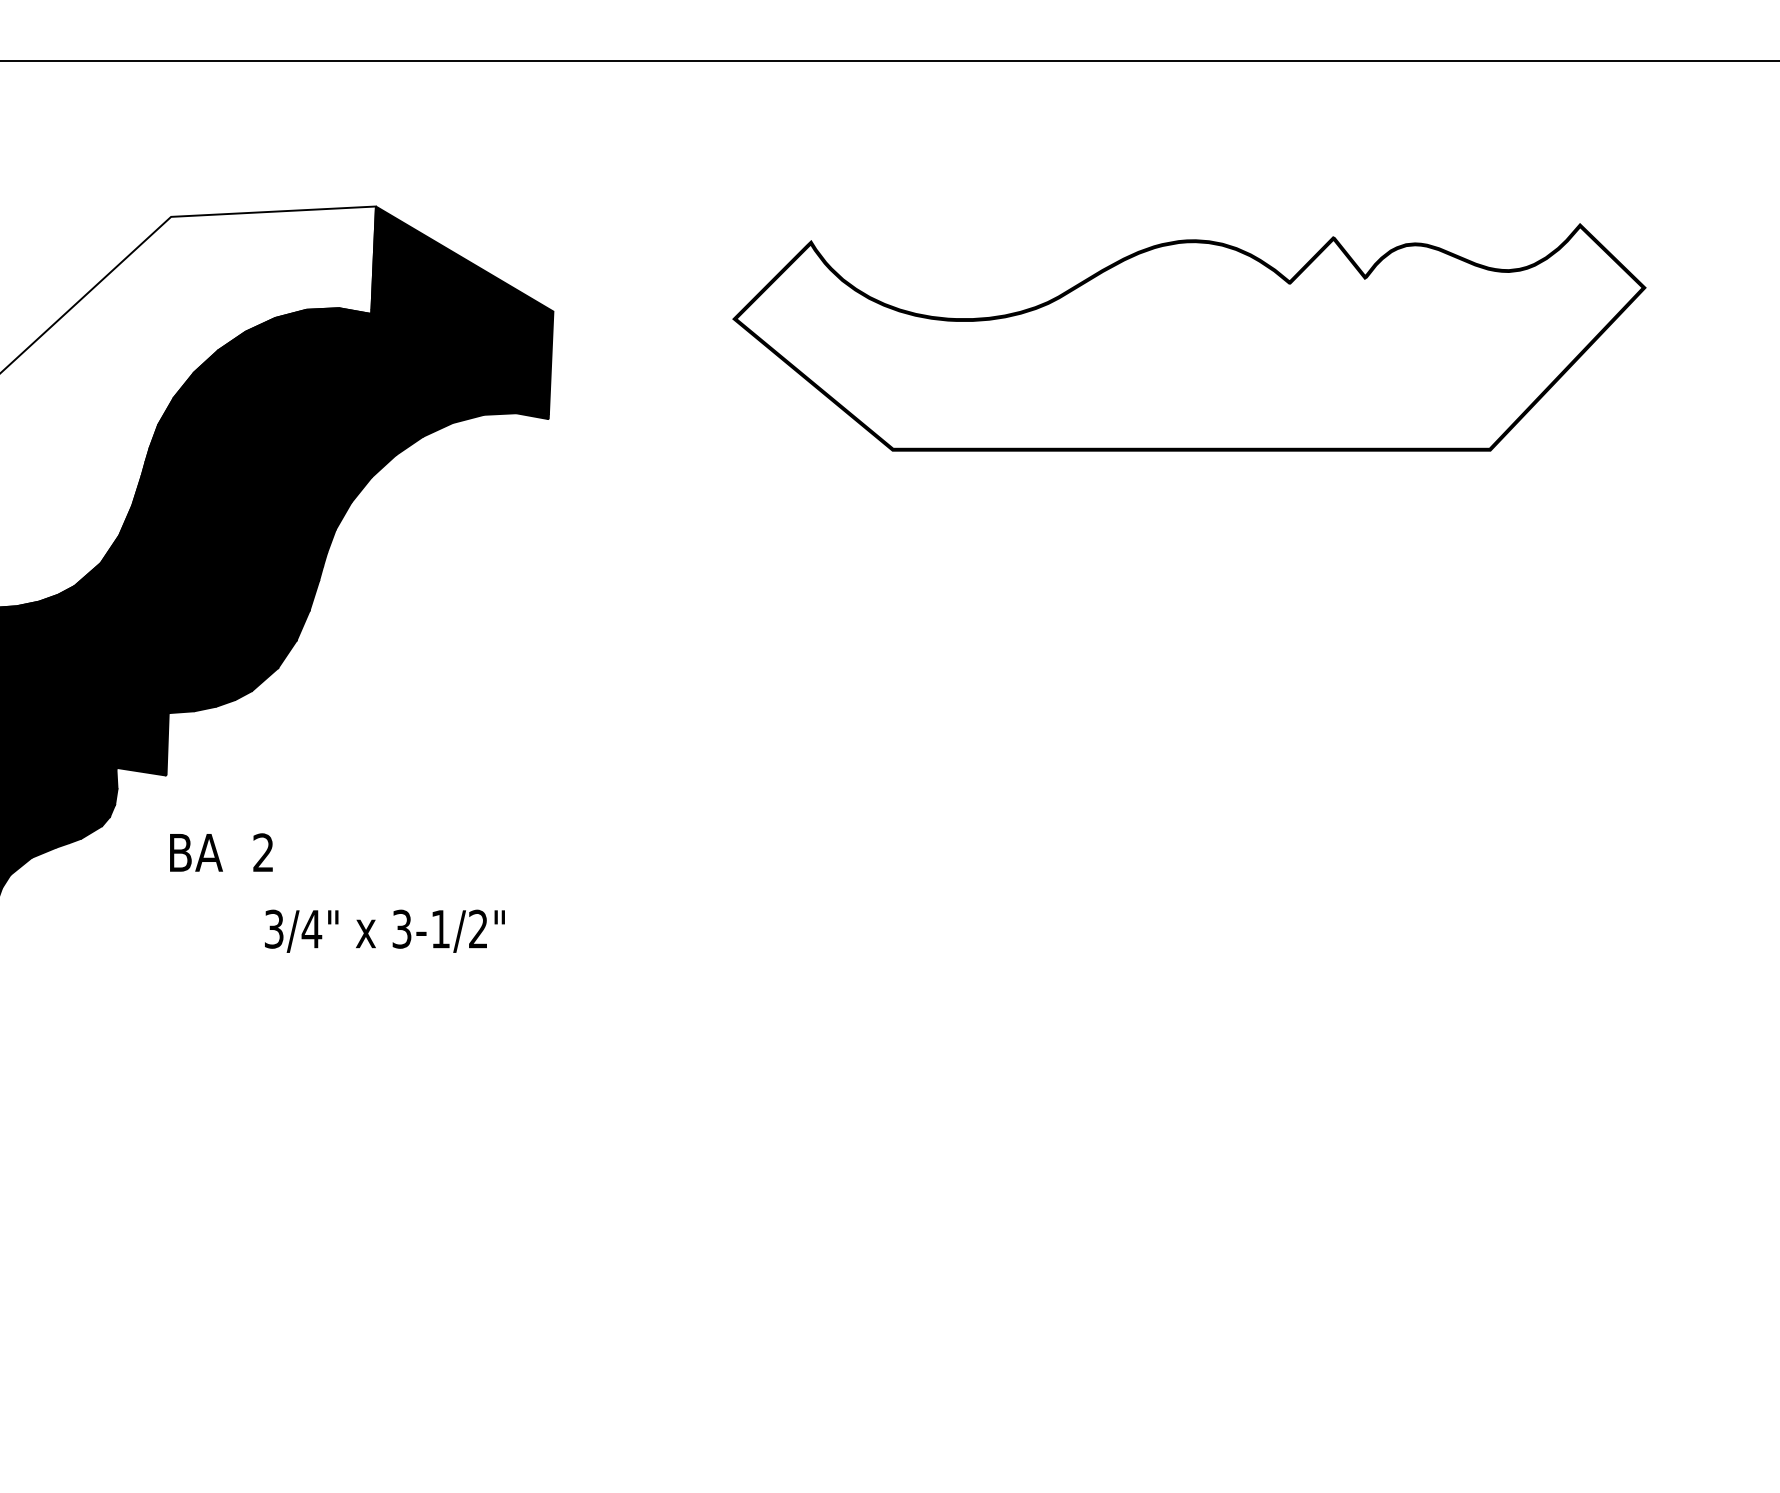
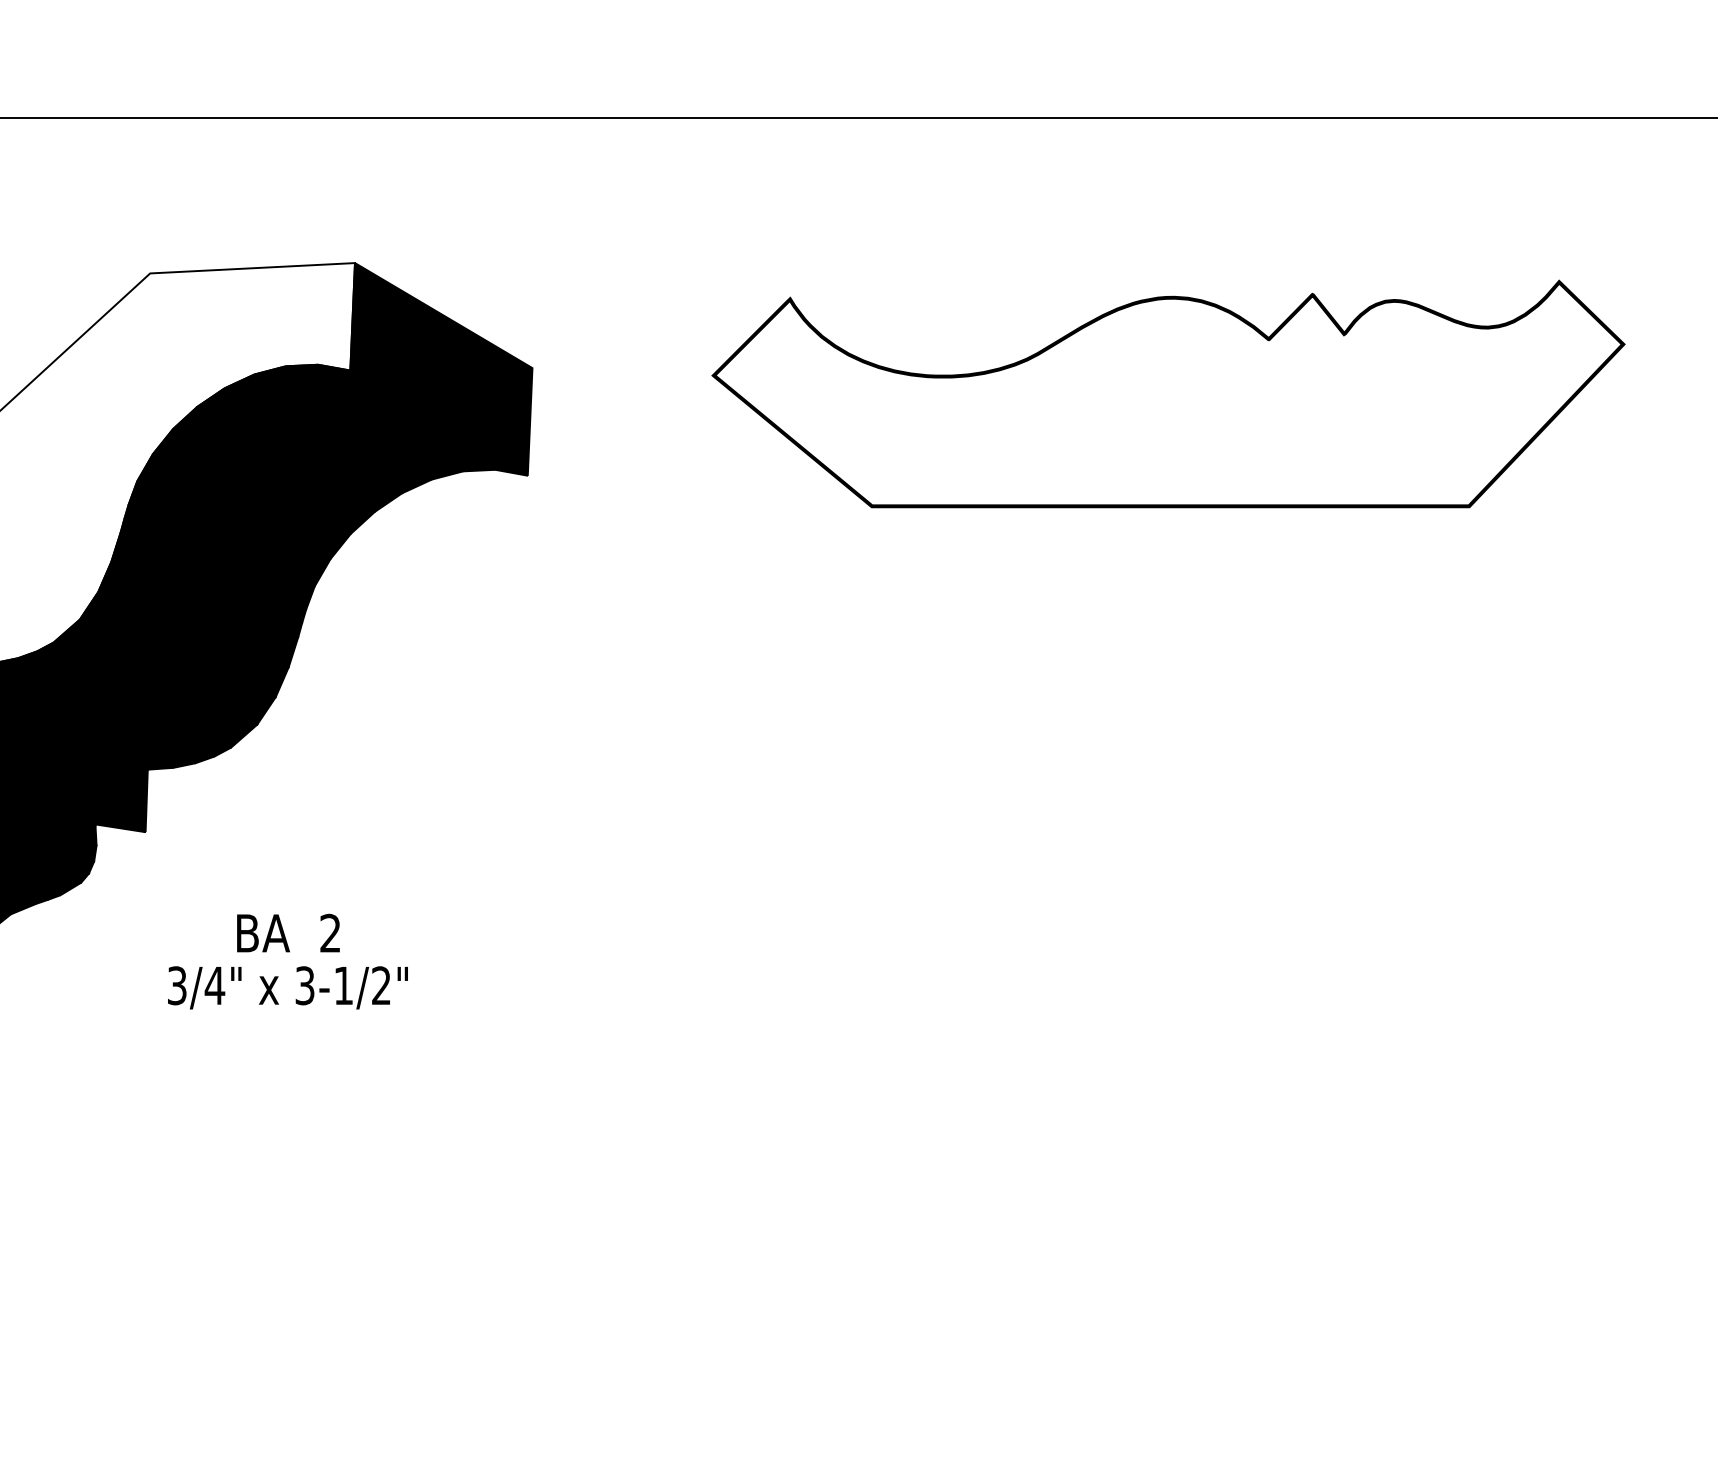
text: (221, 852) -> (288, 933), moved
text: (384, 930) -> (287, 987), moved

